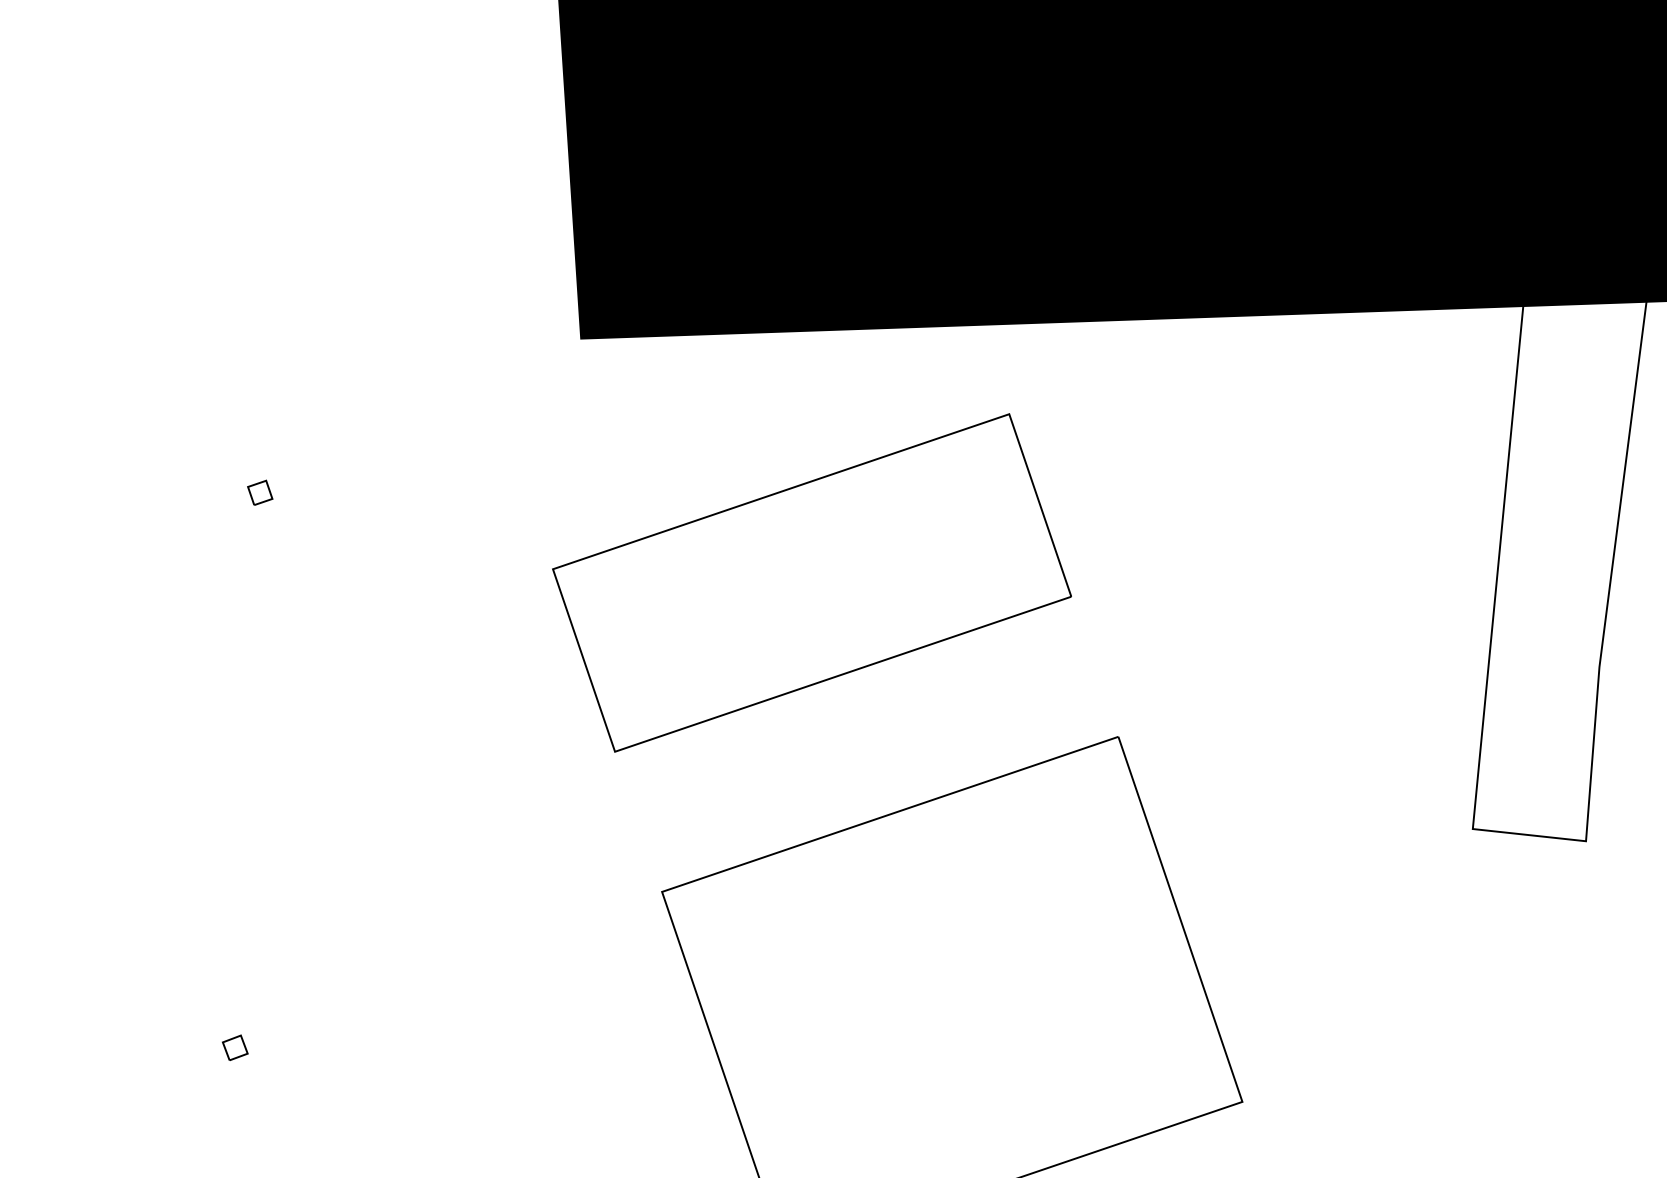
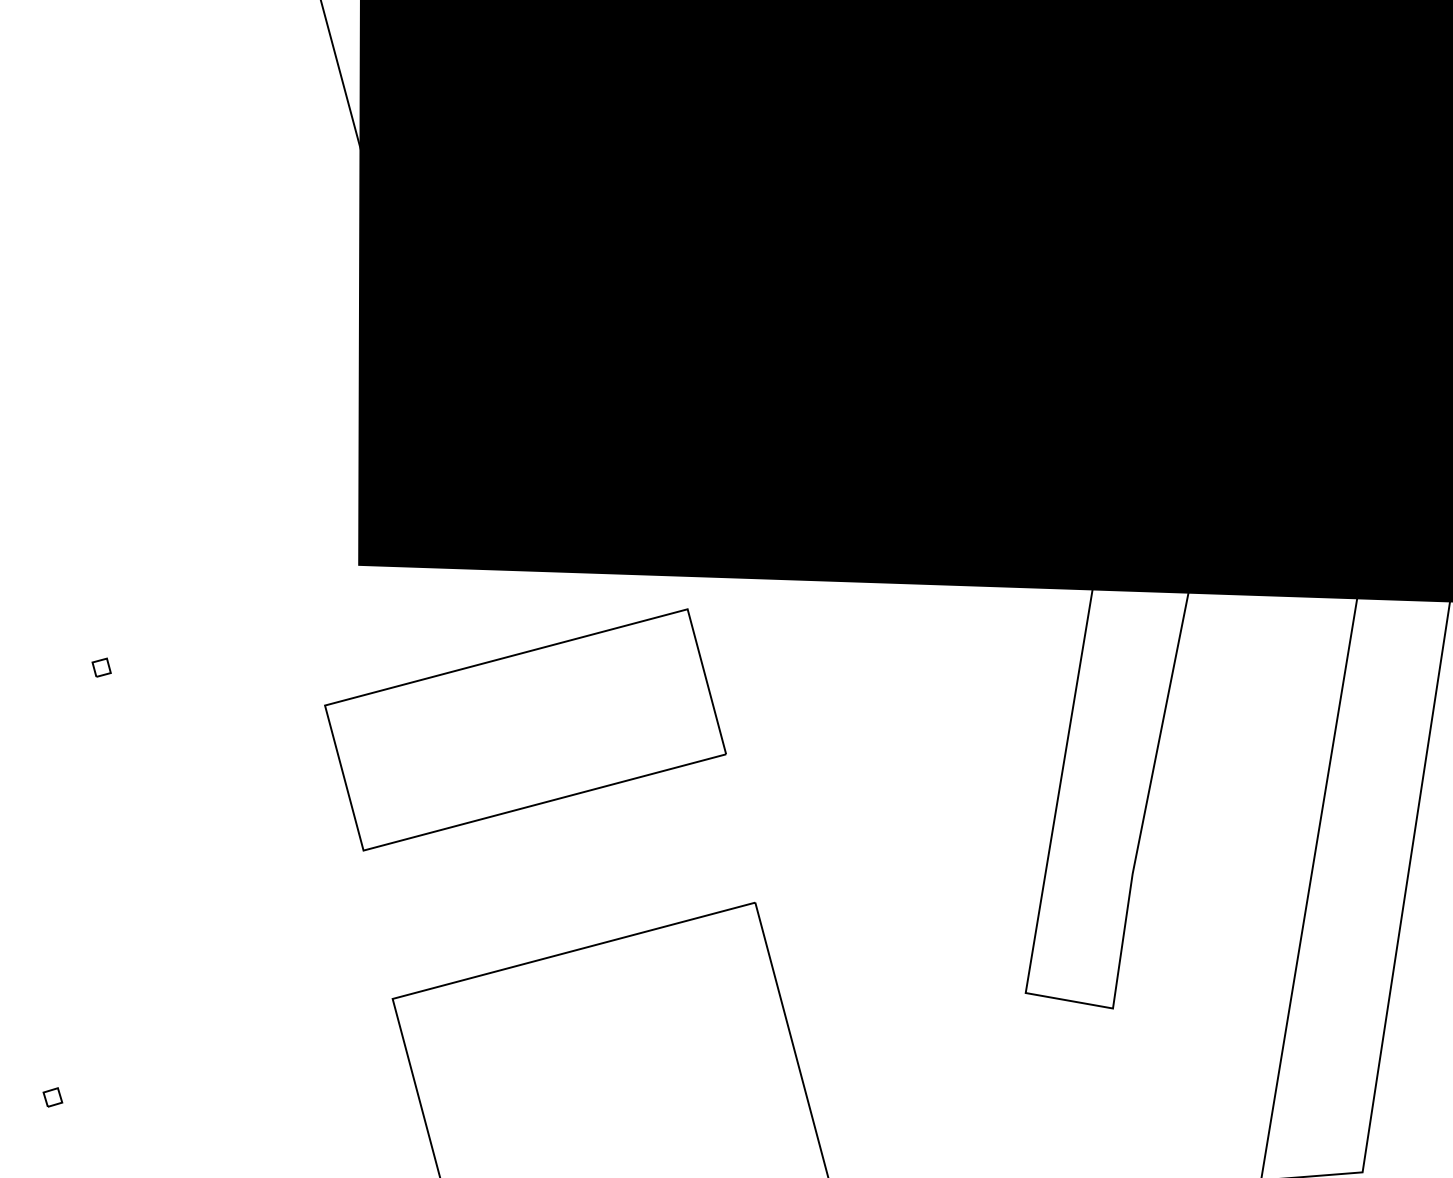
part: (811, 582) -> (525, 729), moved

